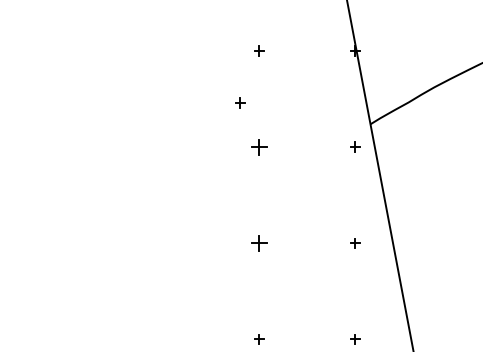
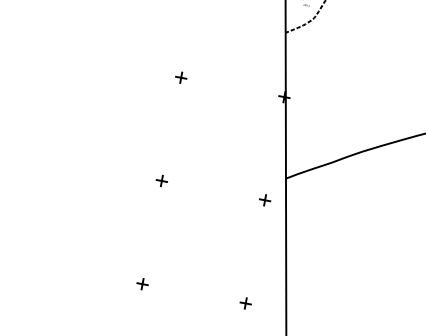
part: (240, 102) -> (150, 129), removed
part: (259, 146) -> (162, 180), size x0.62
part: (259, 243) -> (142, 284), size x0.62

